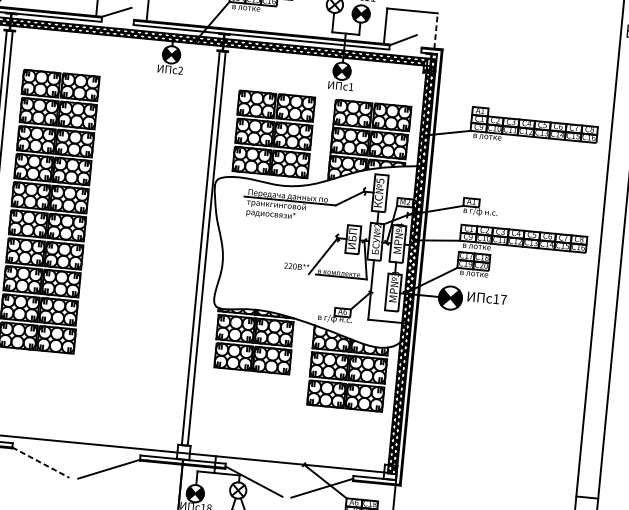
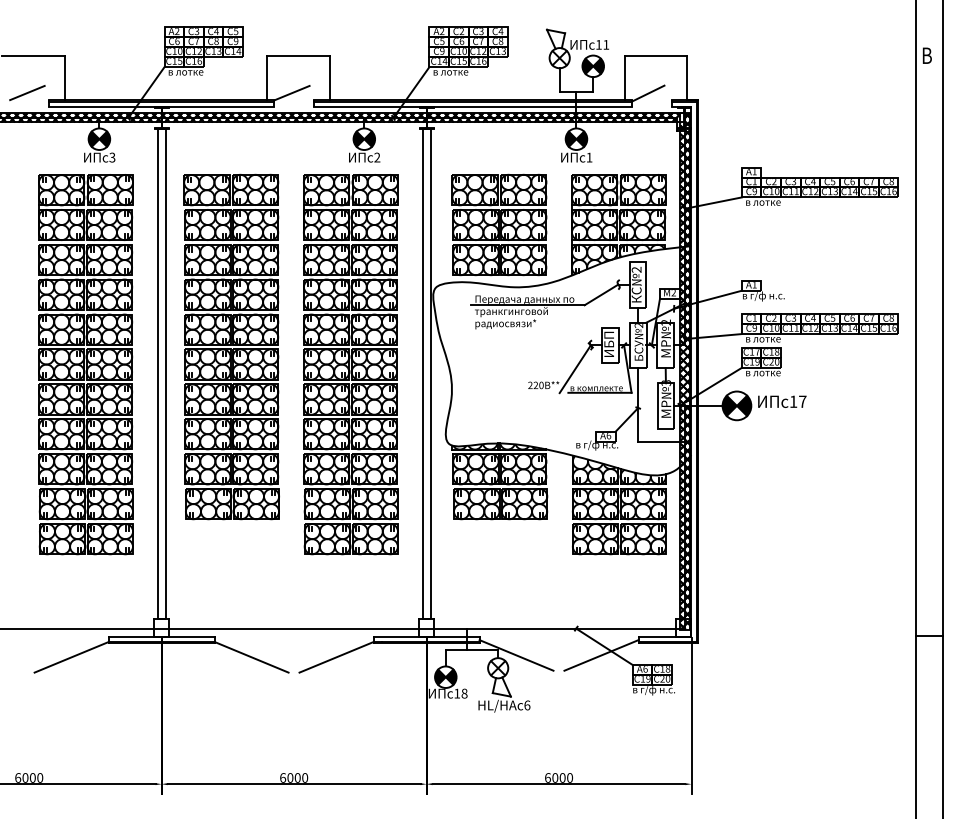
line: (436, 30) -> (687, 77), dashed -> solid
text: (380, 180) -> (636, 269), 5 -> 2
text: (399, 225) -> (665, 322), 4 -> 2
part: (143, 234) -> (350, 364), added
line: (40, 462) -> (251, 657), dashed -> solid

